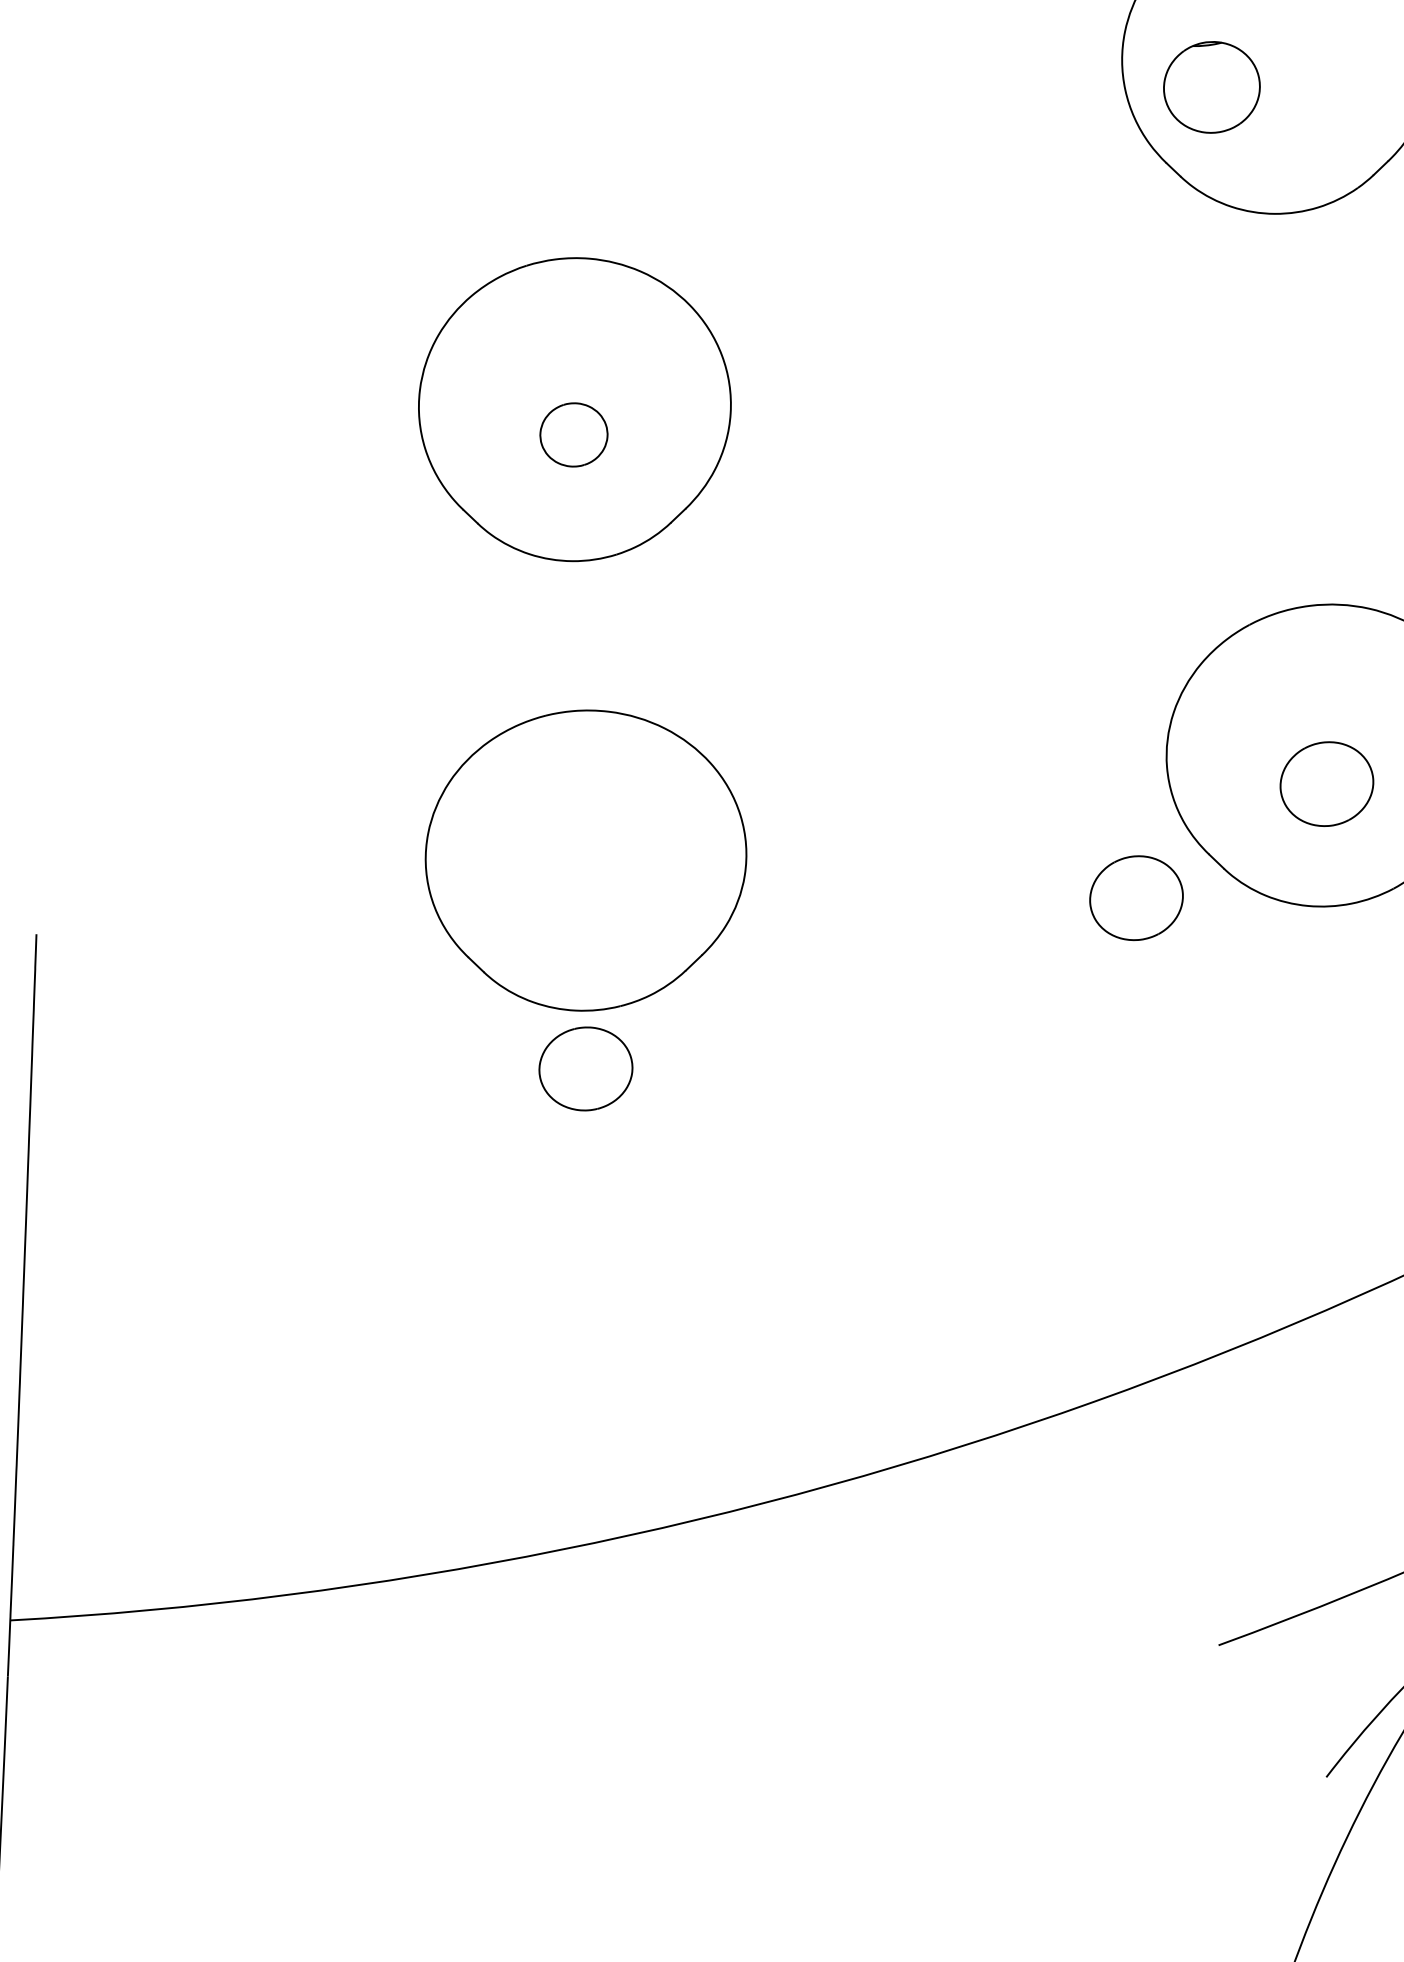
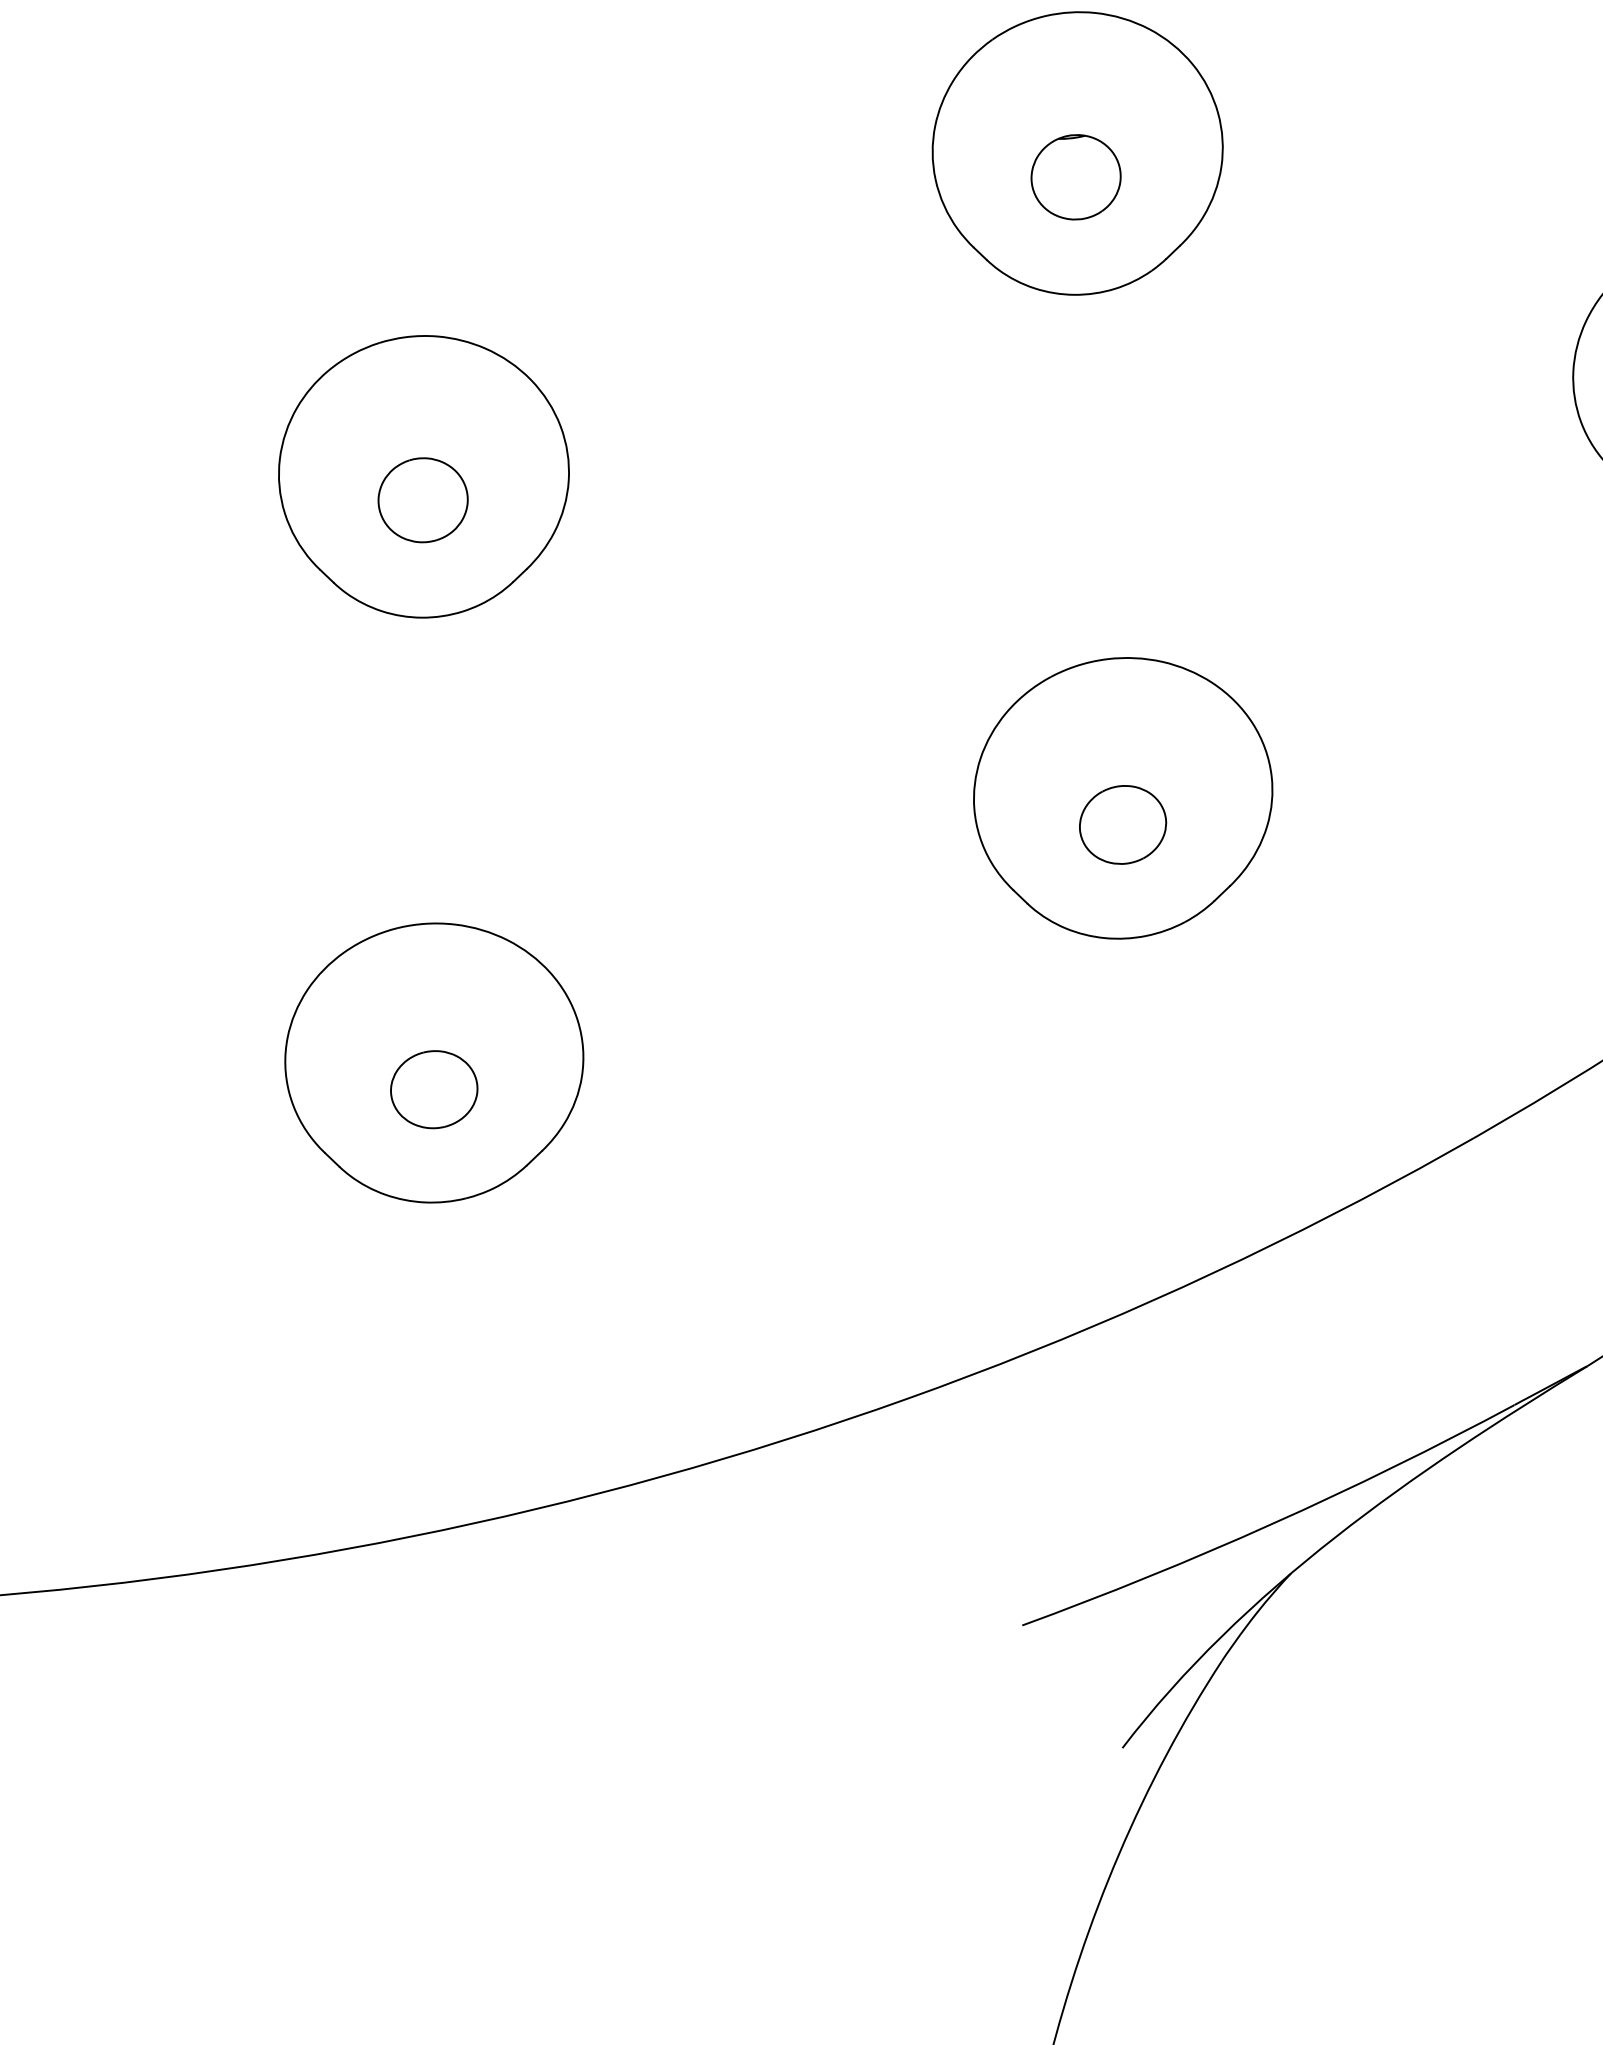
part: (1211, 87) -> (1075, 177), moved
part: (573, 435) -> (422, 500), size x1.43
part: (586, 860) -> (434, 1062), moved
part: (1137, 897) -> (946, 930), removed

